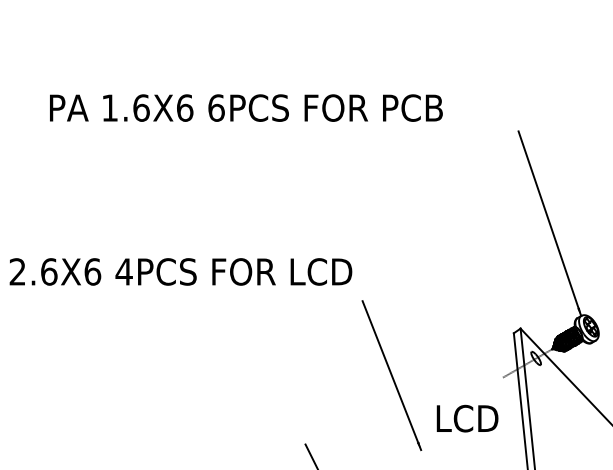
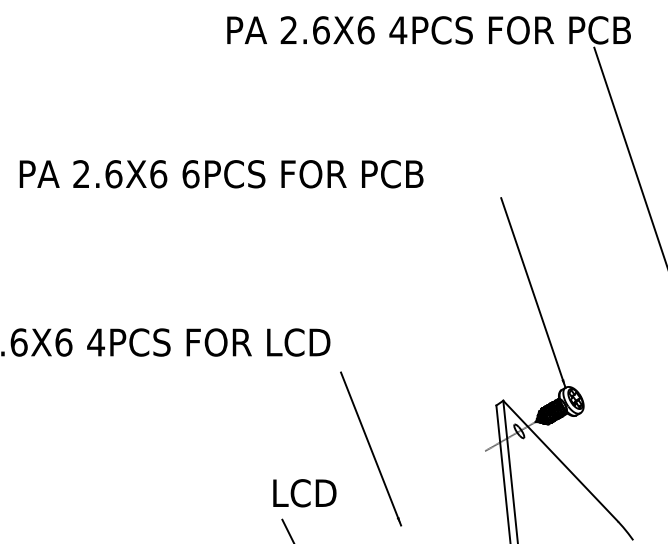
text: (109, 107) -> (81, 173), 1.6X6 -> 2.6X6
text: (467, 418) -> (304, 493), moved

